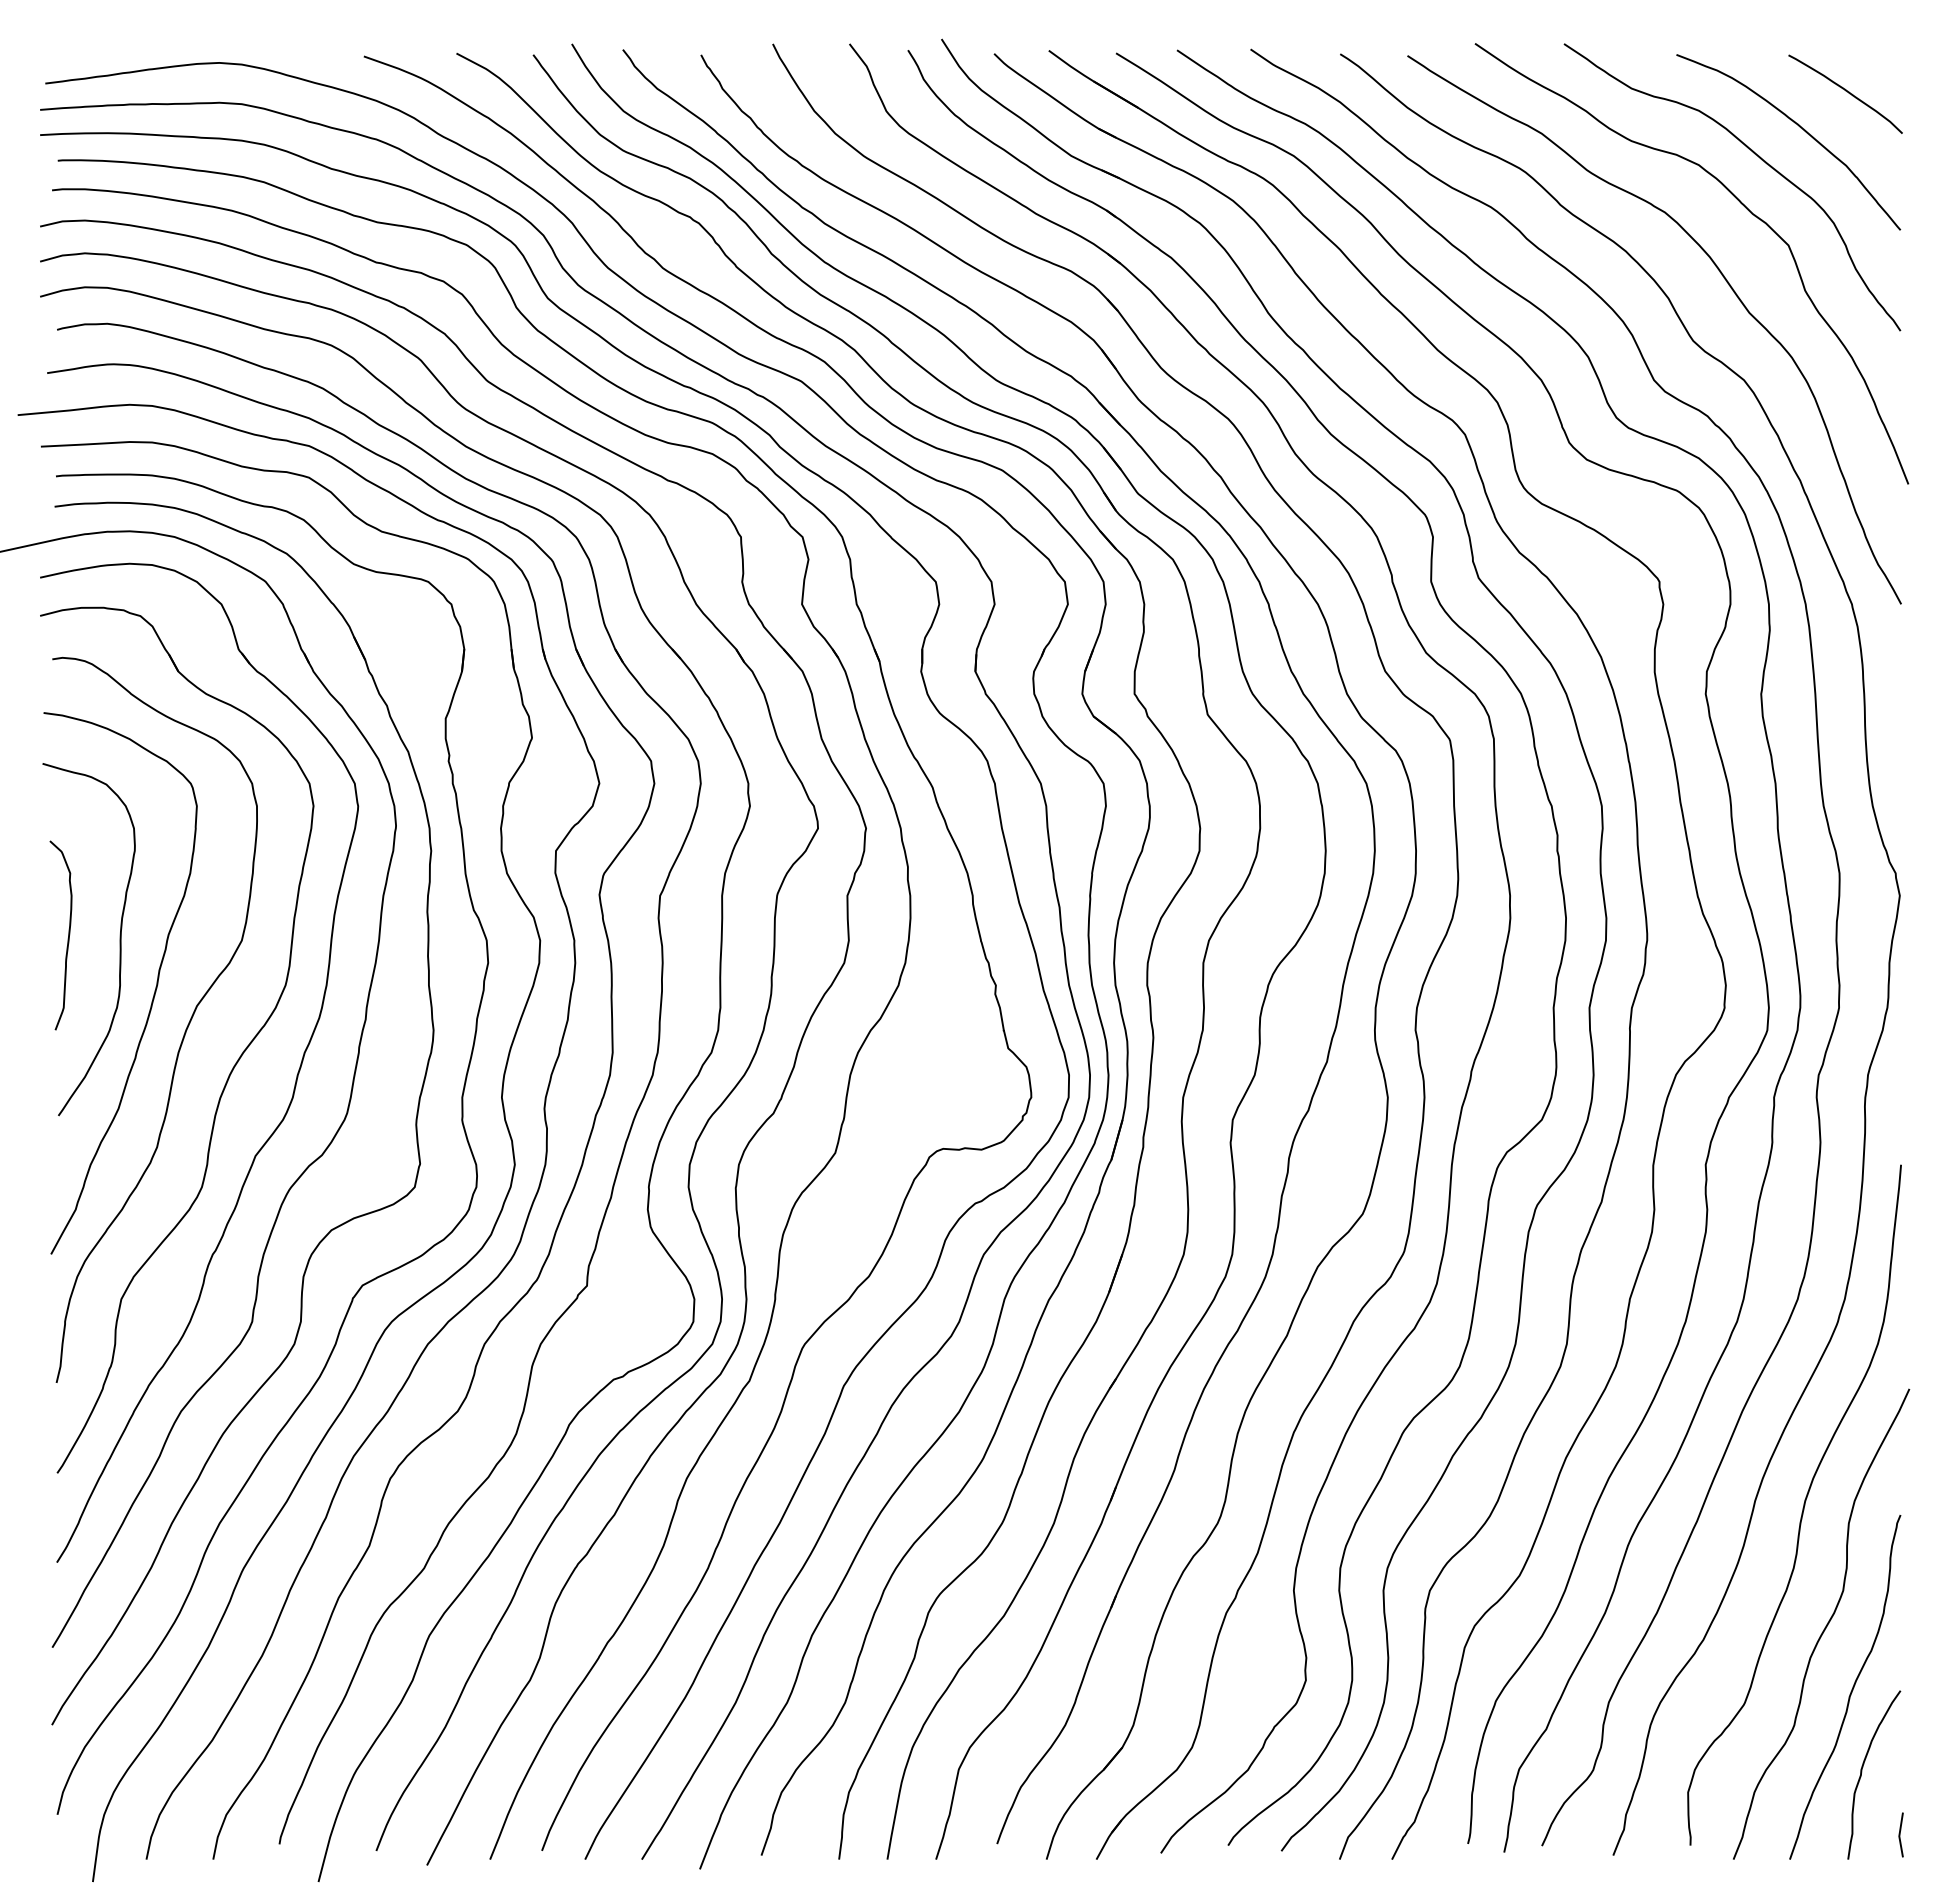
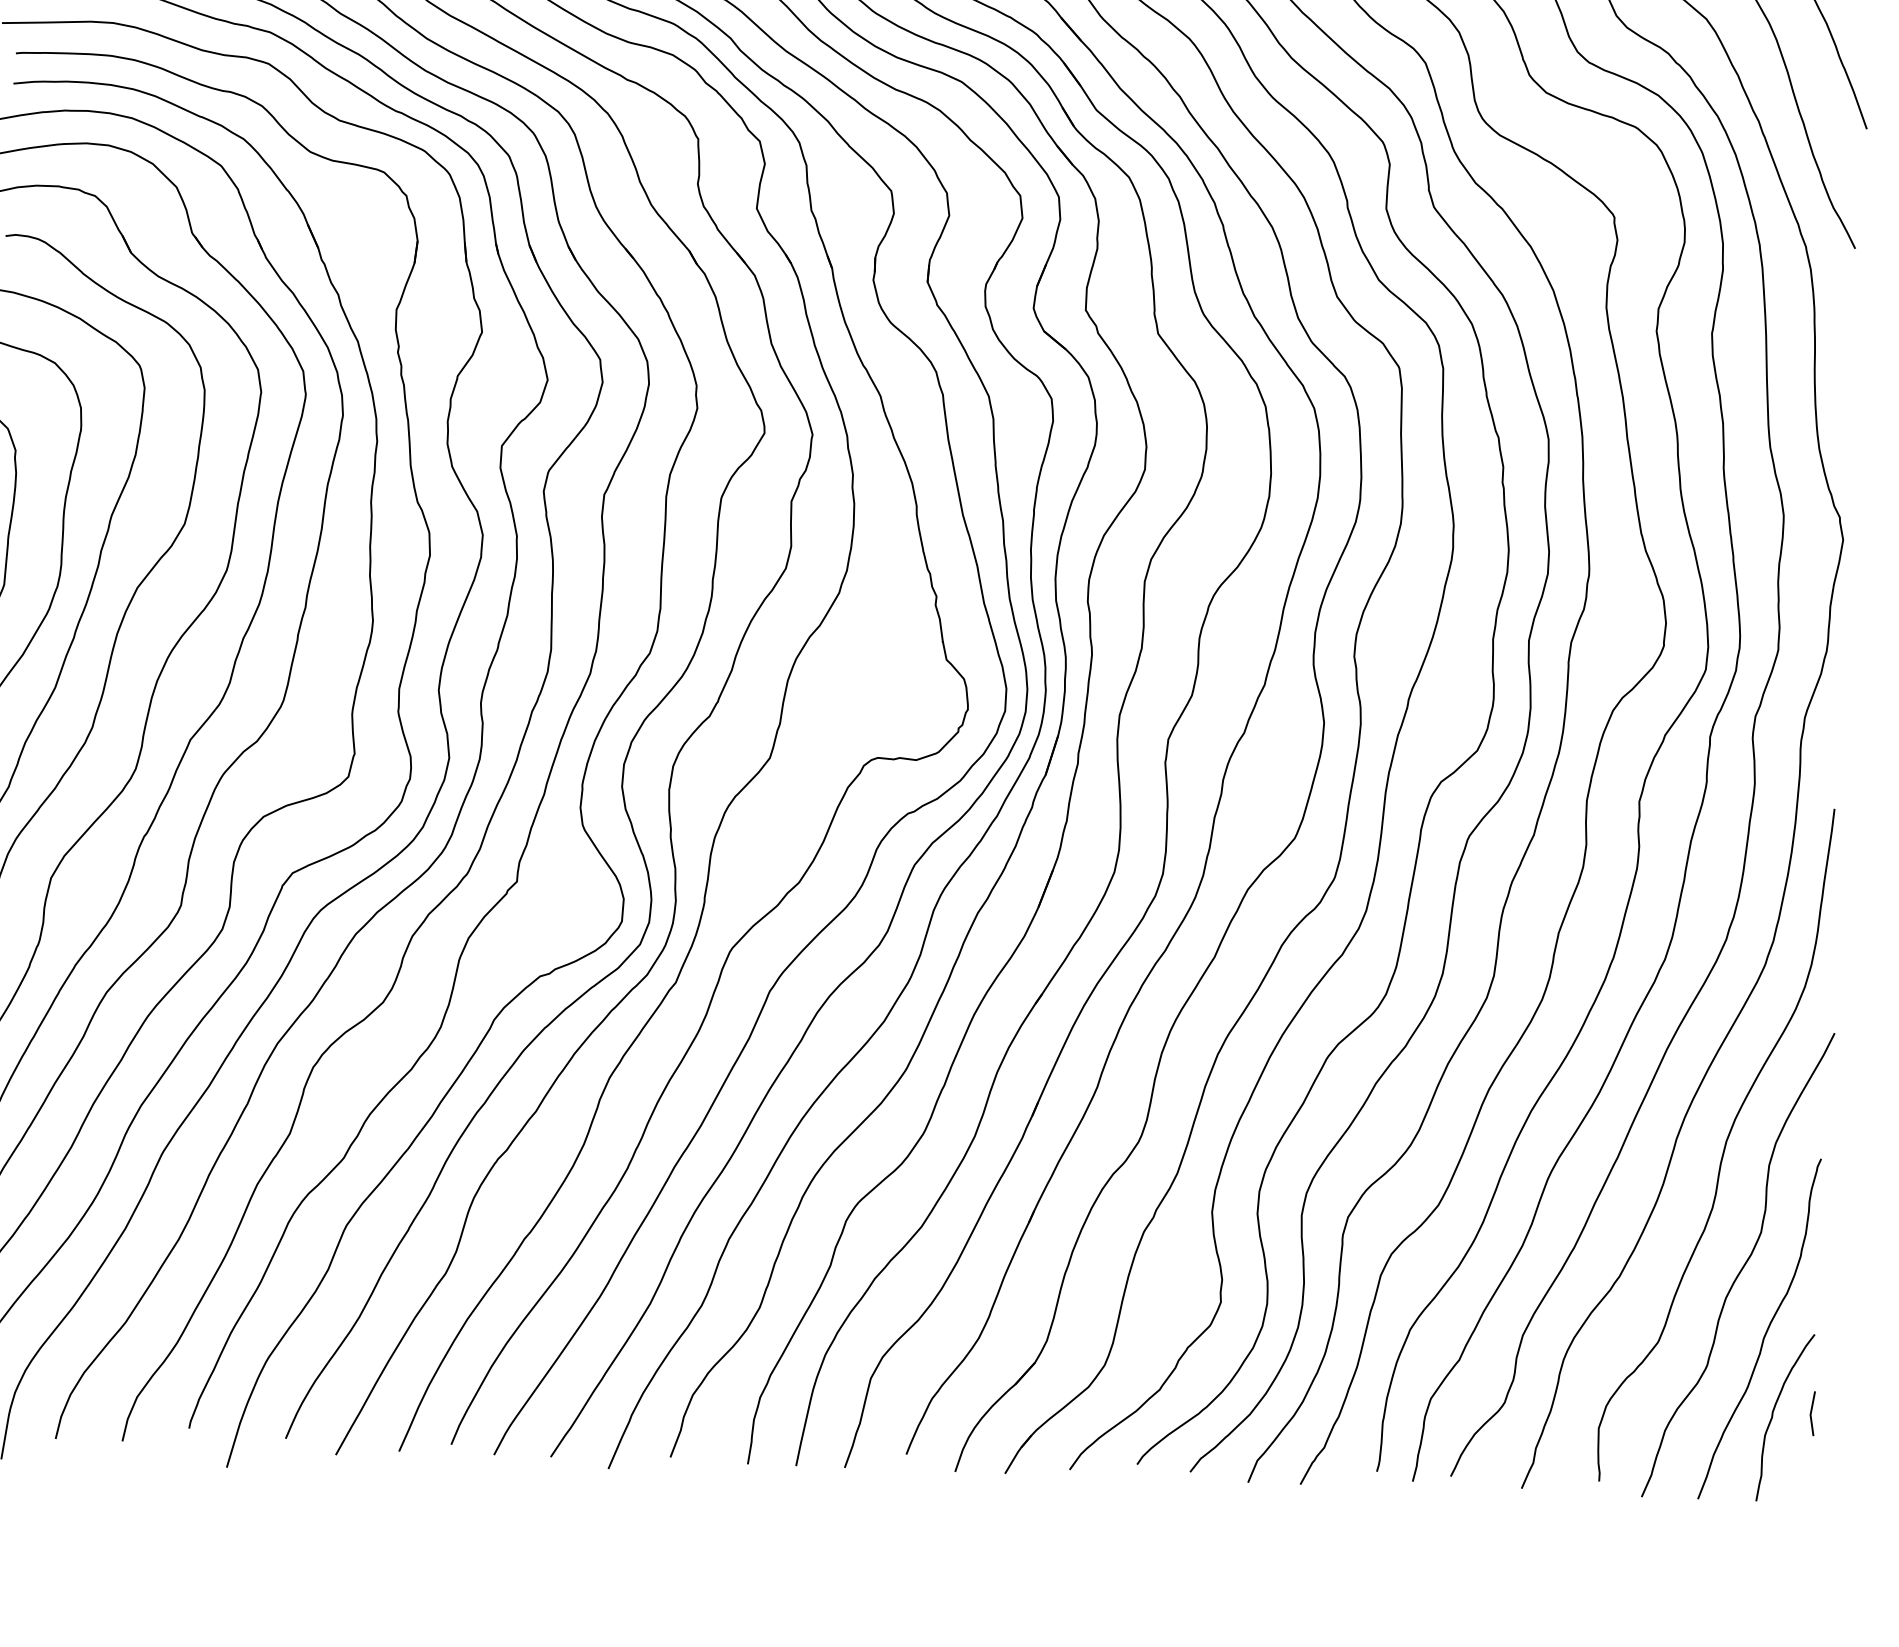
line: (1900, 1834) -> (1811, 1413), moved

